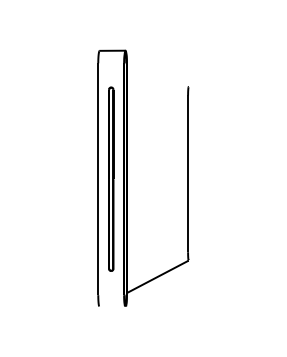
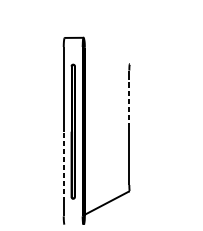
line: (188, 141) -> (129, 104), solid -> dashed
line: (98, 226) -> (63, 166), solid -> dashed

